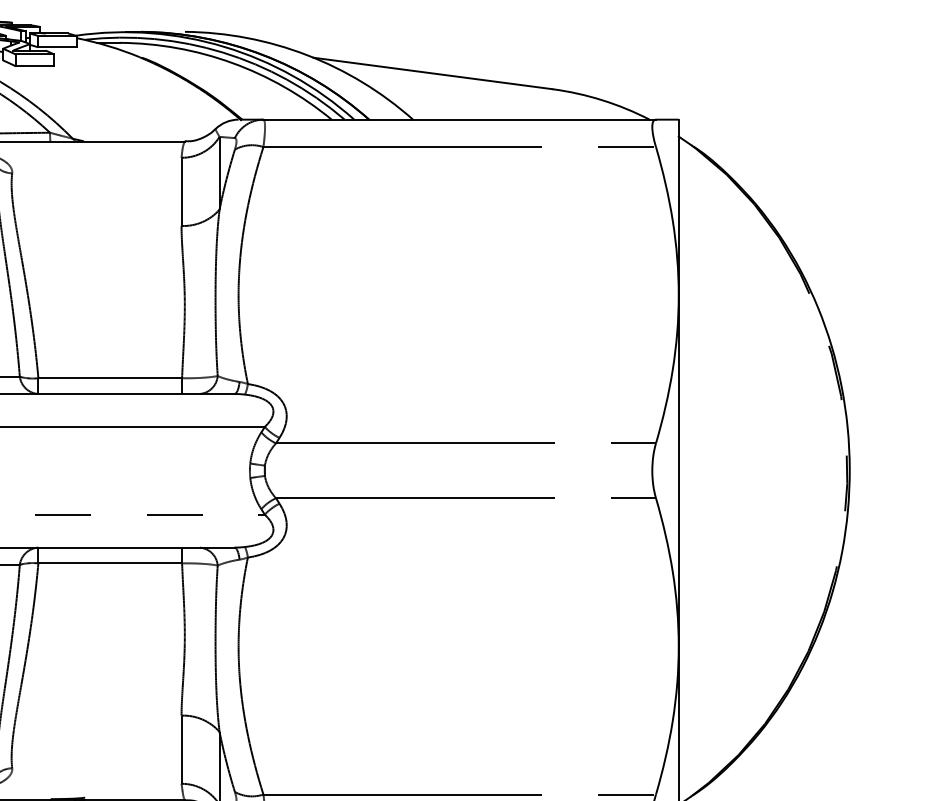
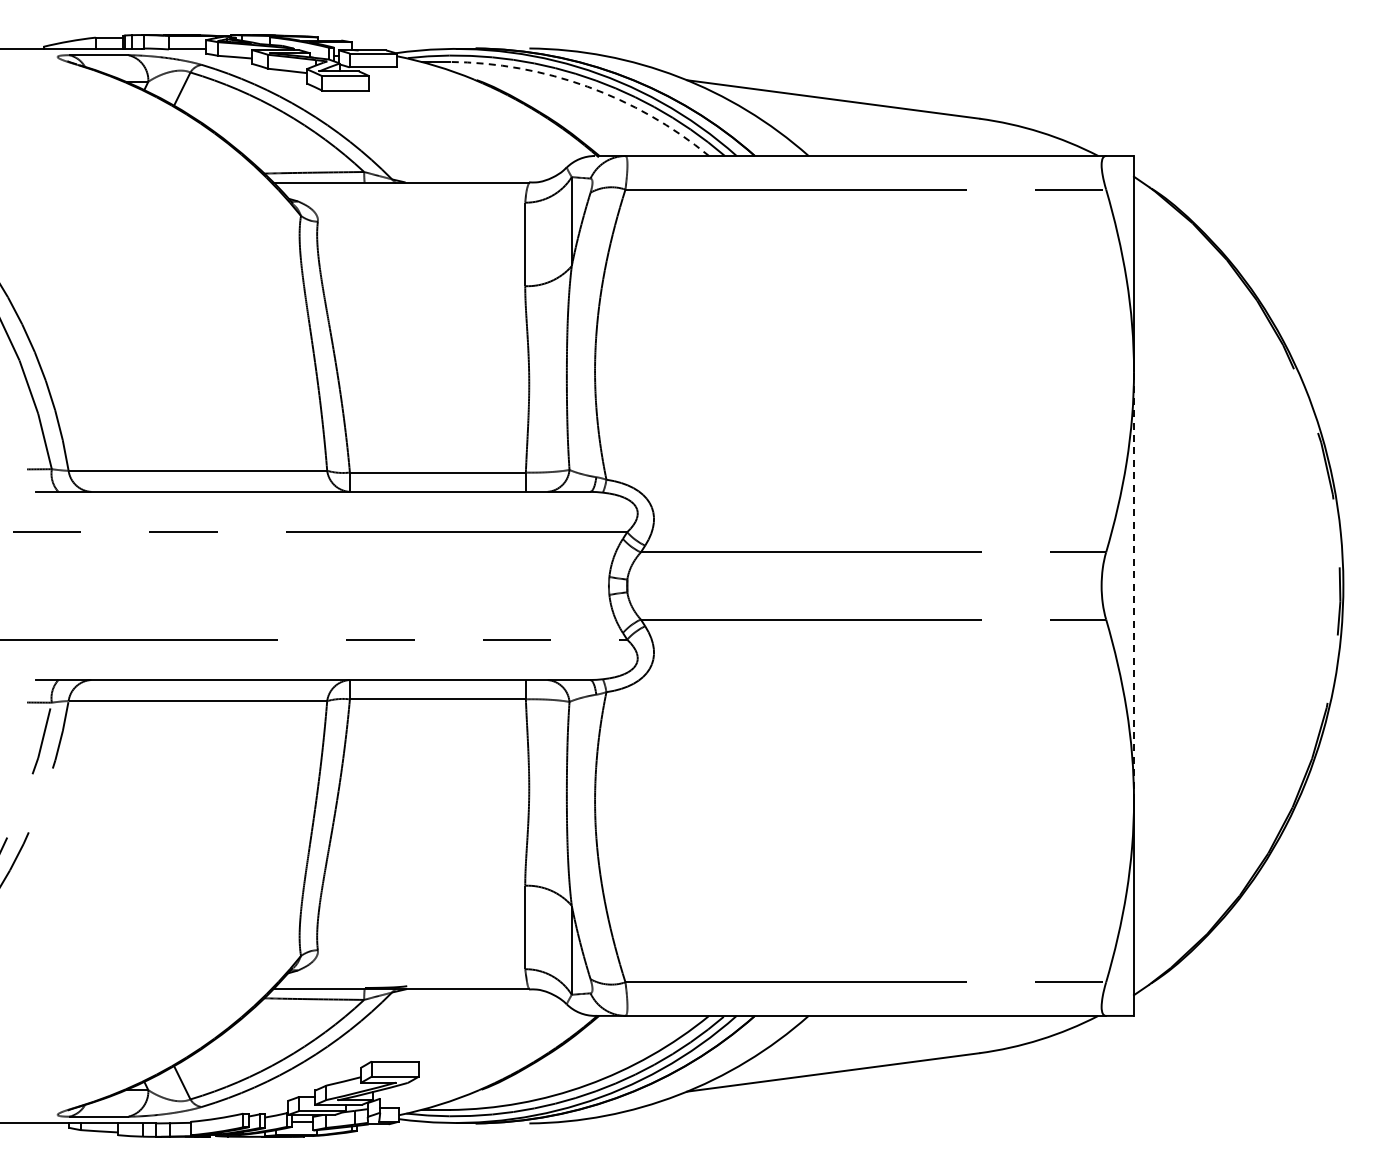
arc: (232, 62) -> (587, 86), solid -> dashed
line: (679, 470) -> (1134, 585), solid -> dashed

